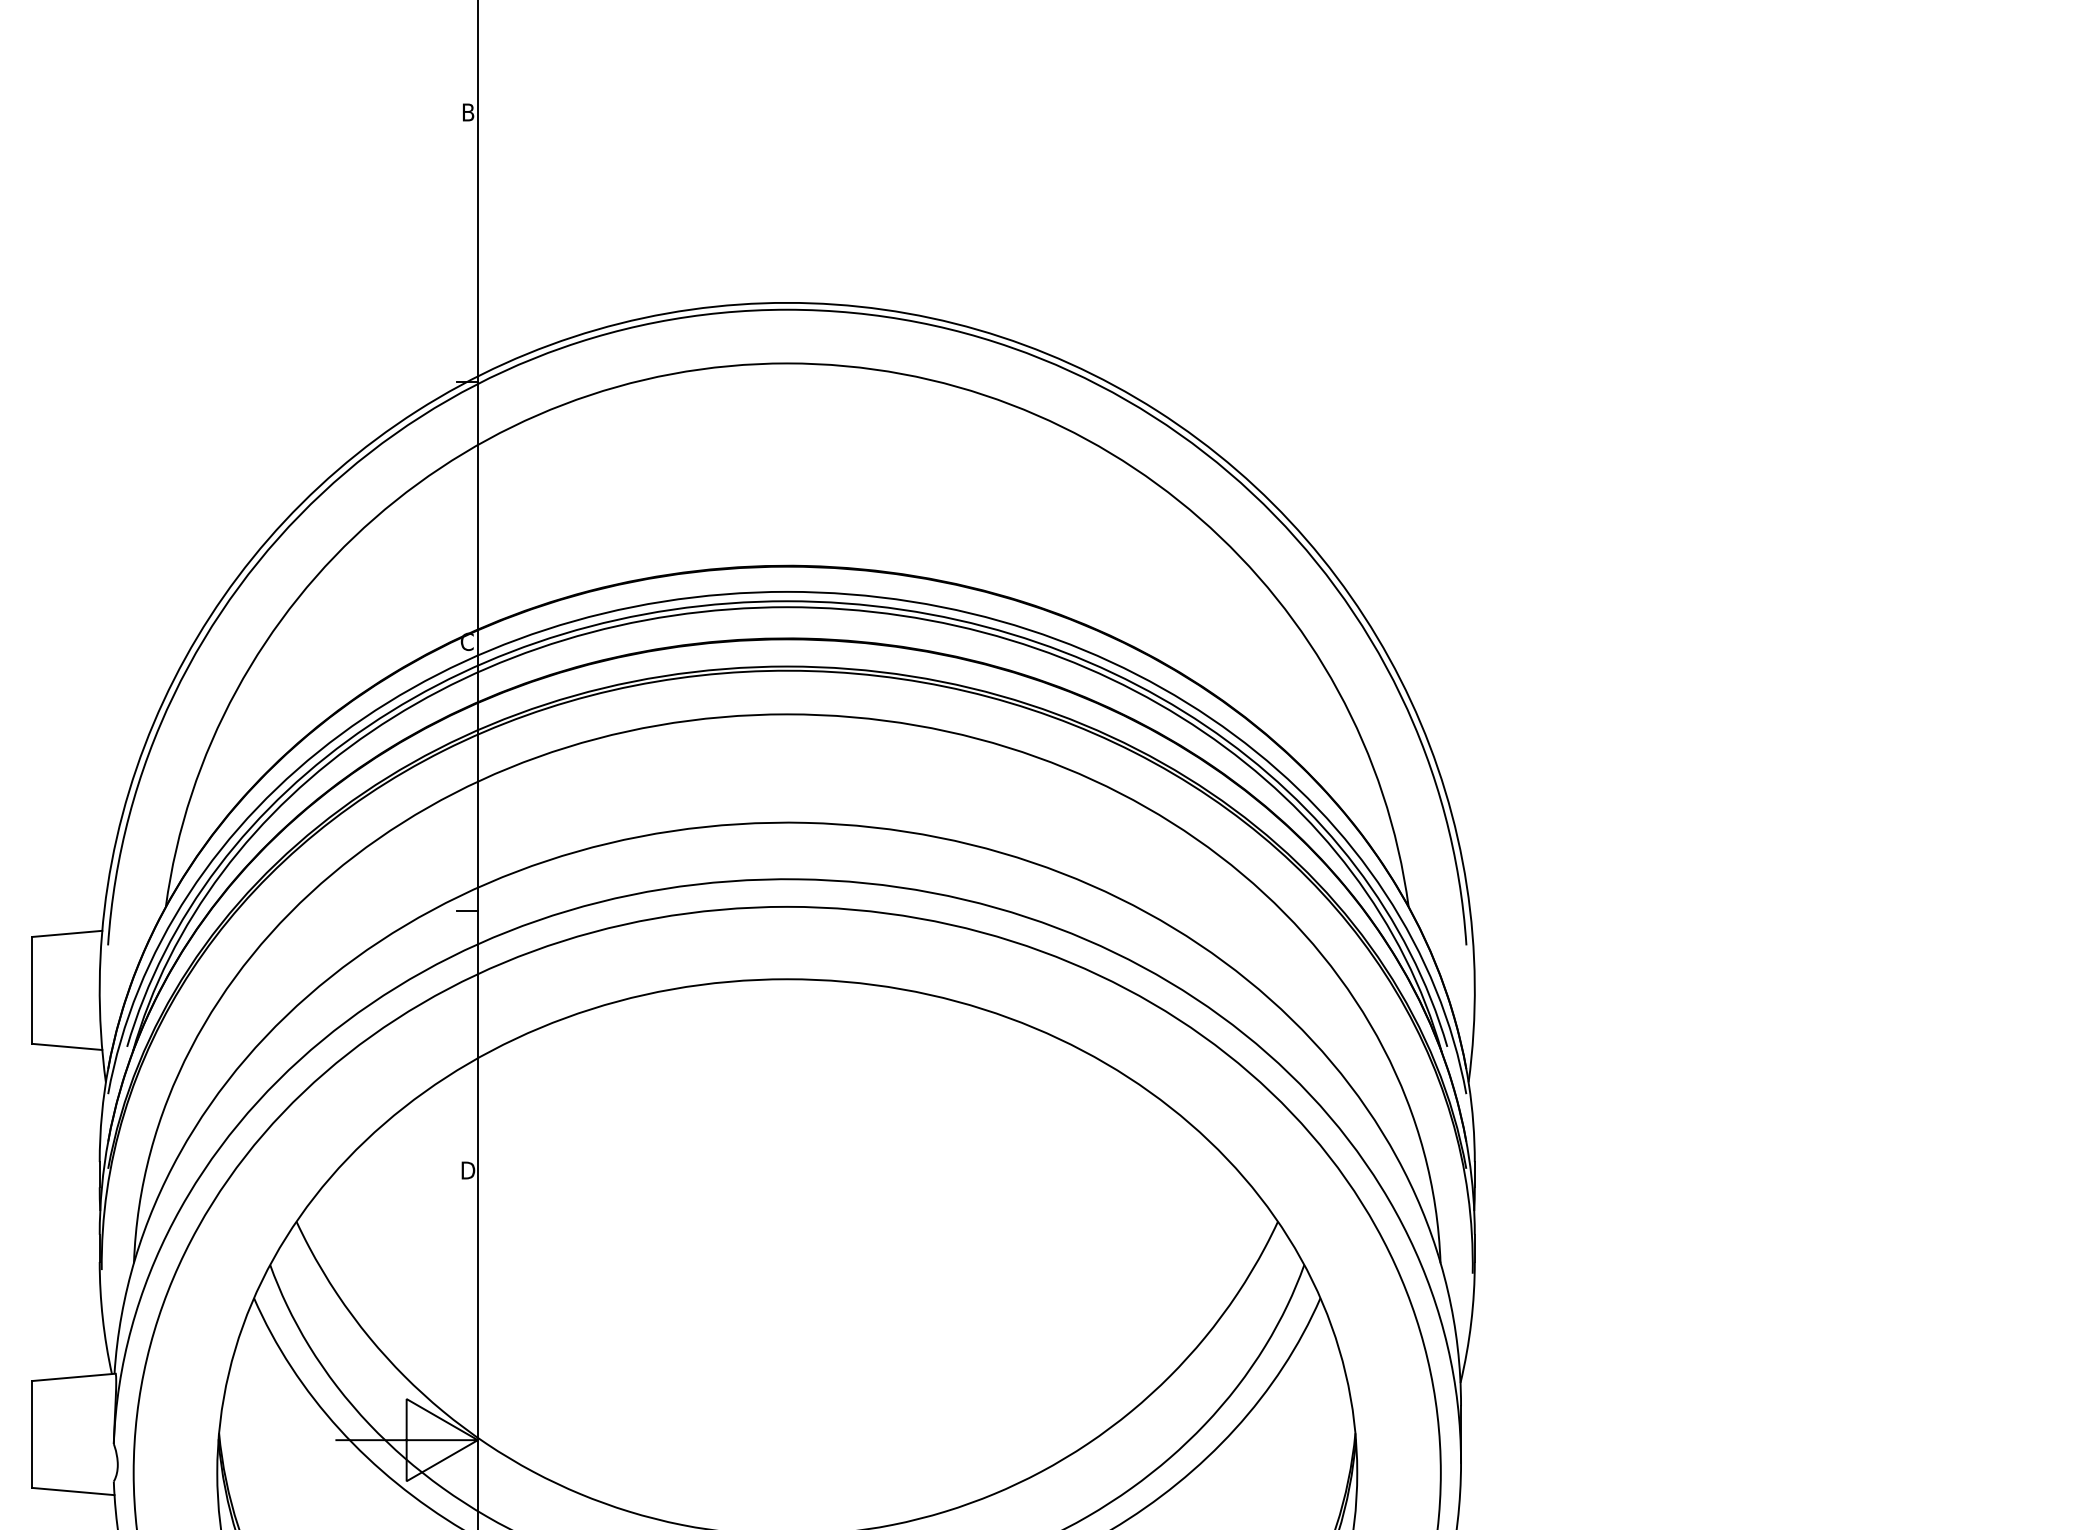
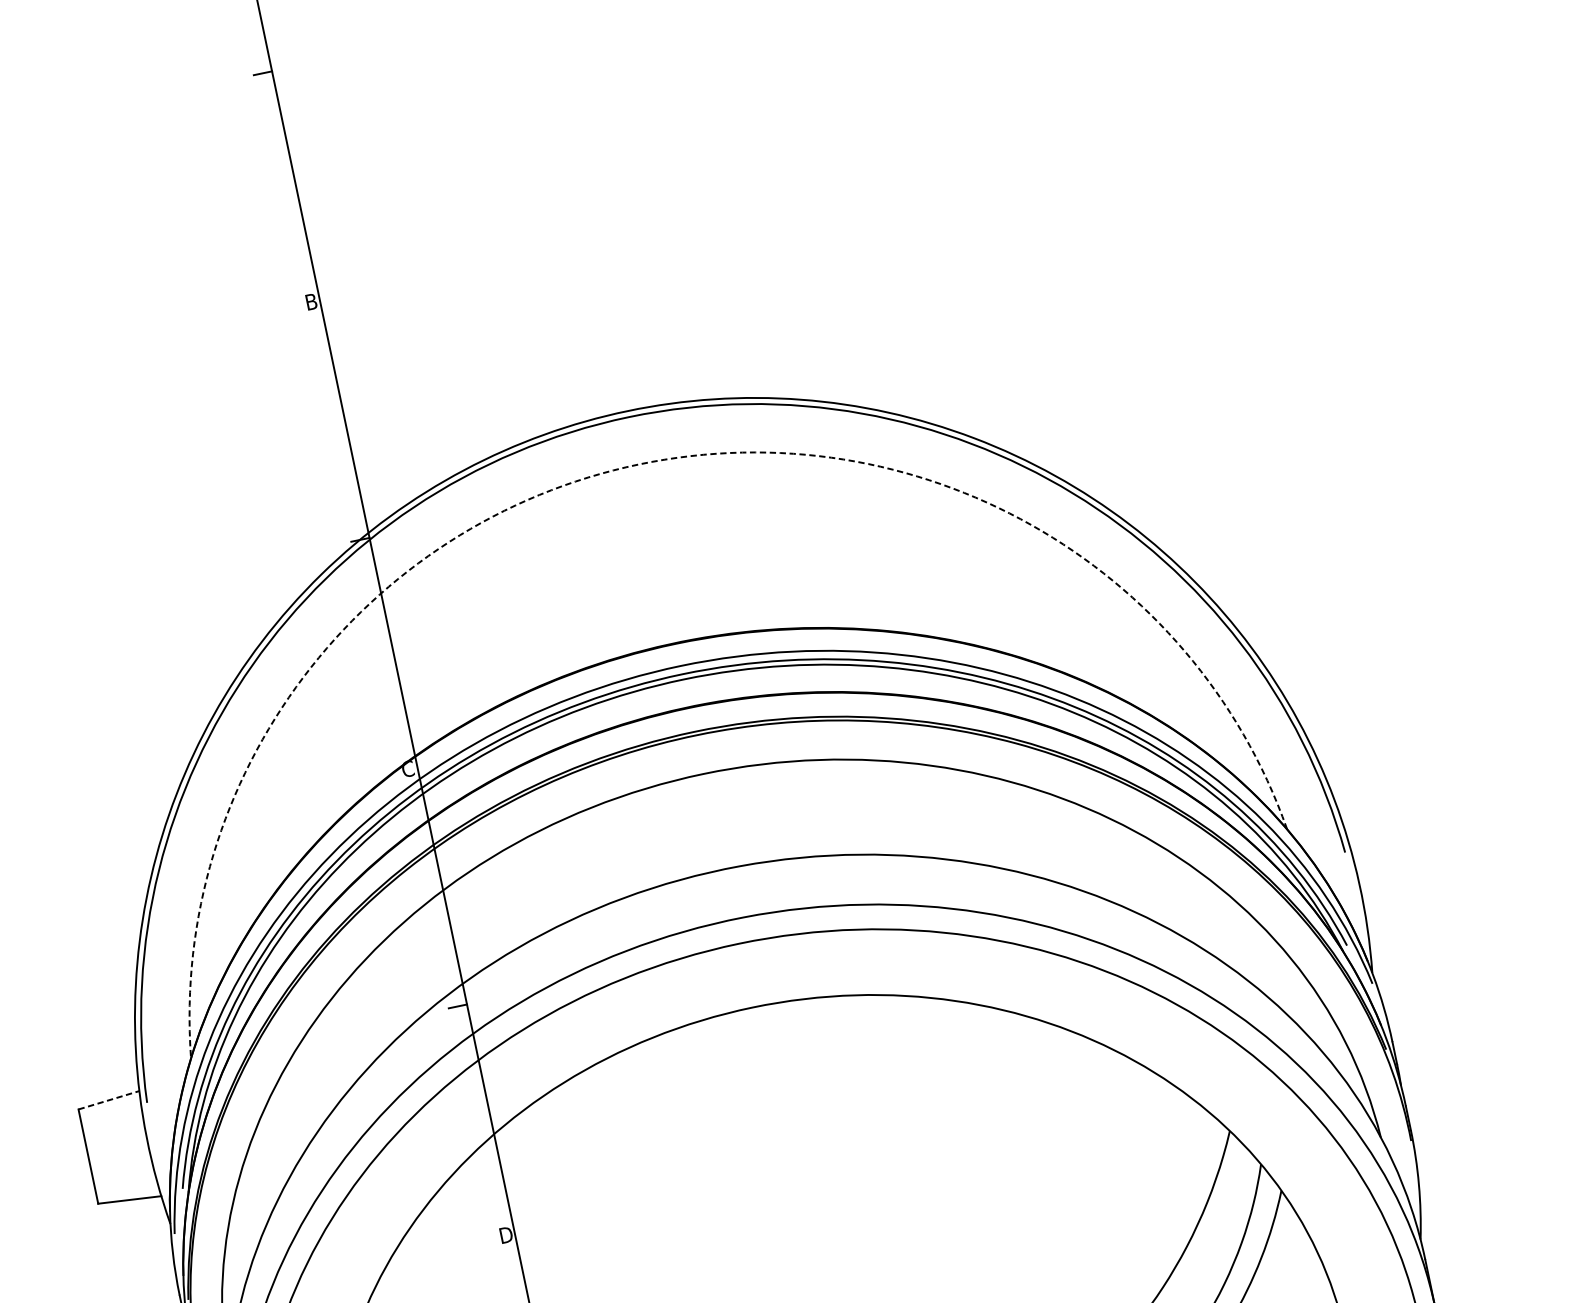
arc: (787, 363) -> (639, 464), solid -> dashed
line: (67, 933) -> (109, 1099), solid -> dashed

